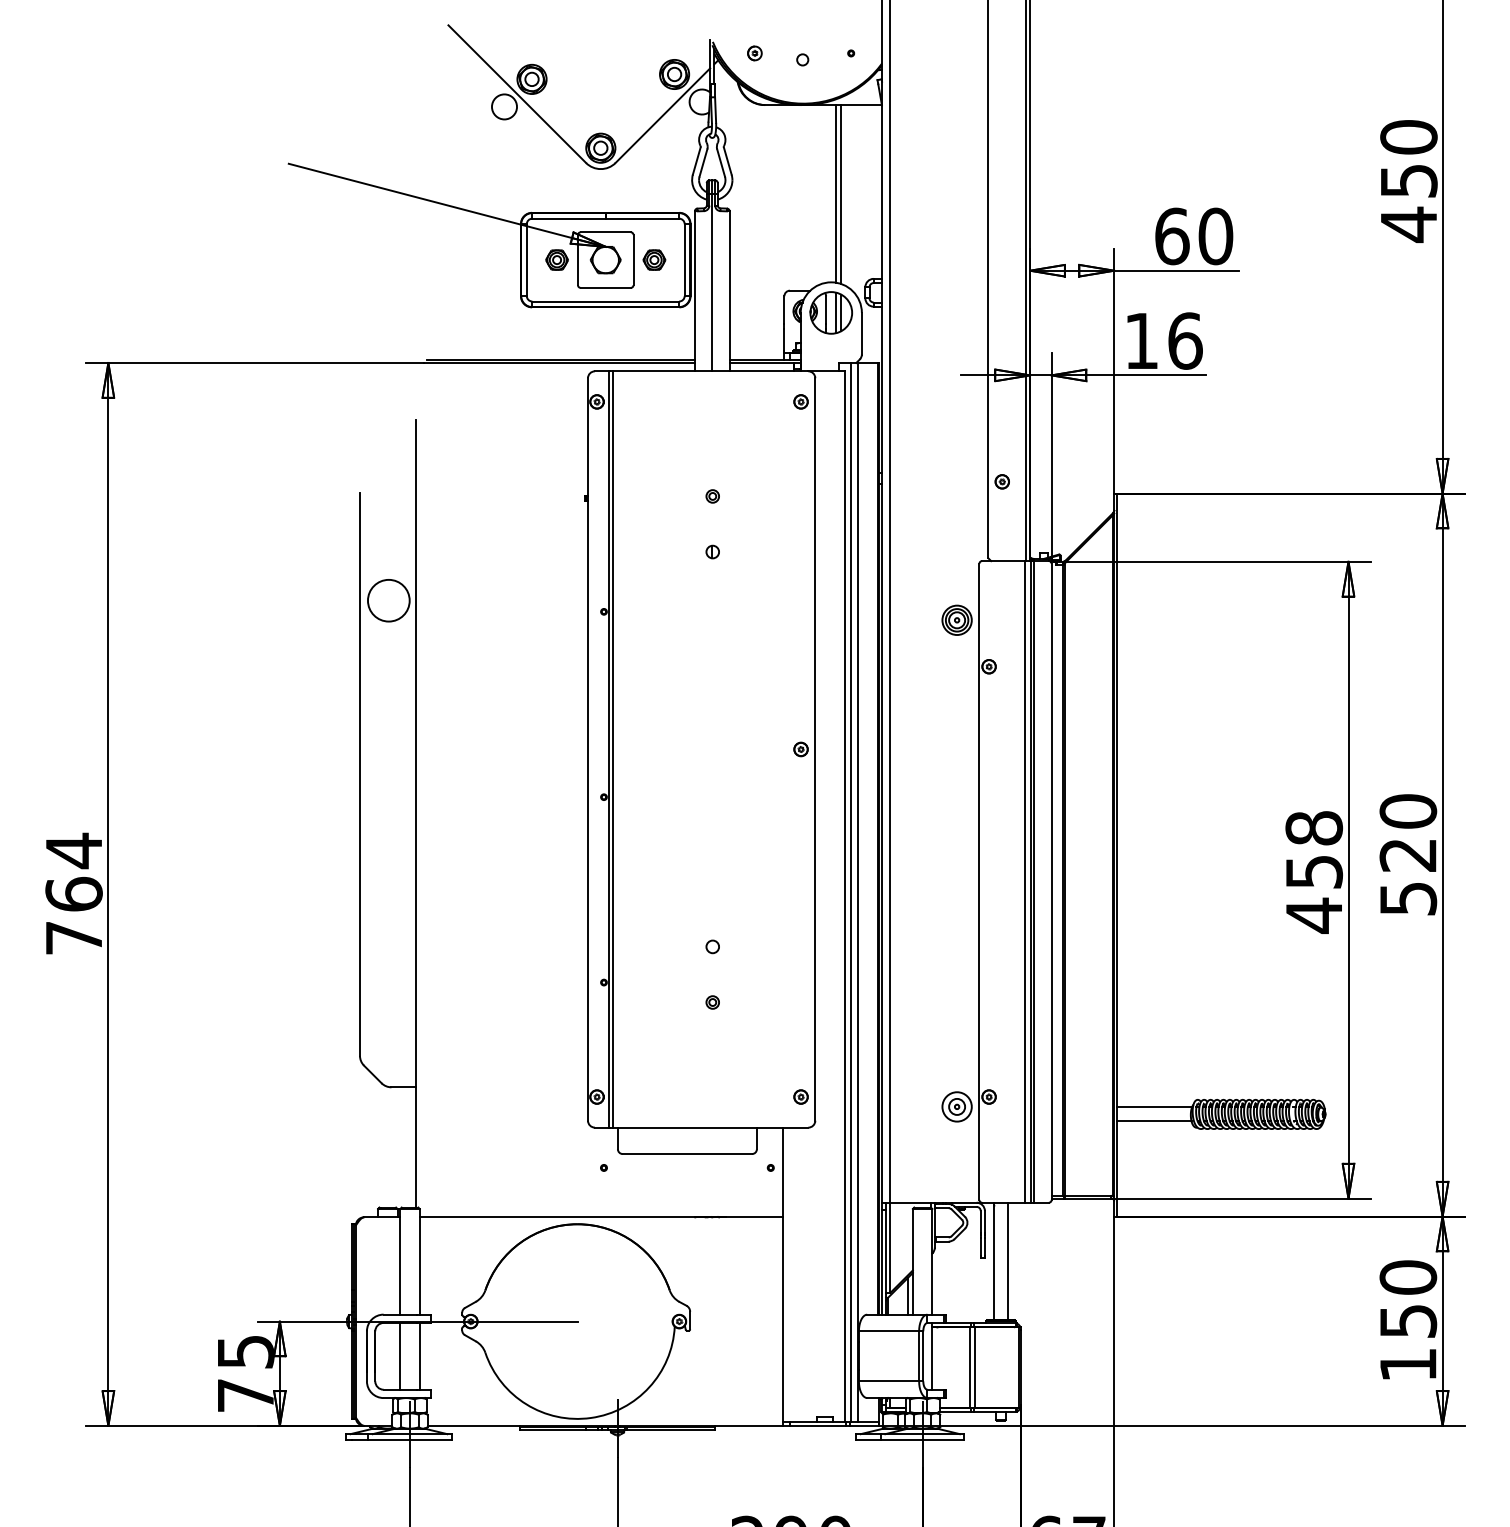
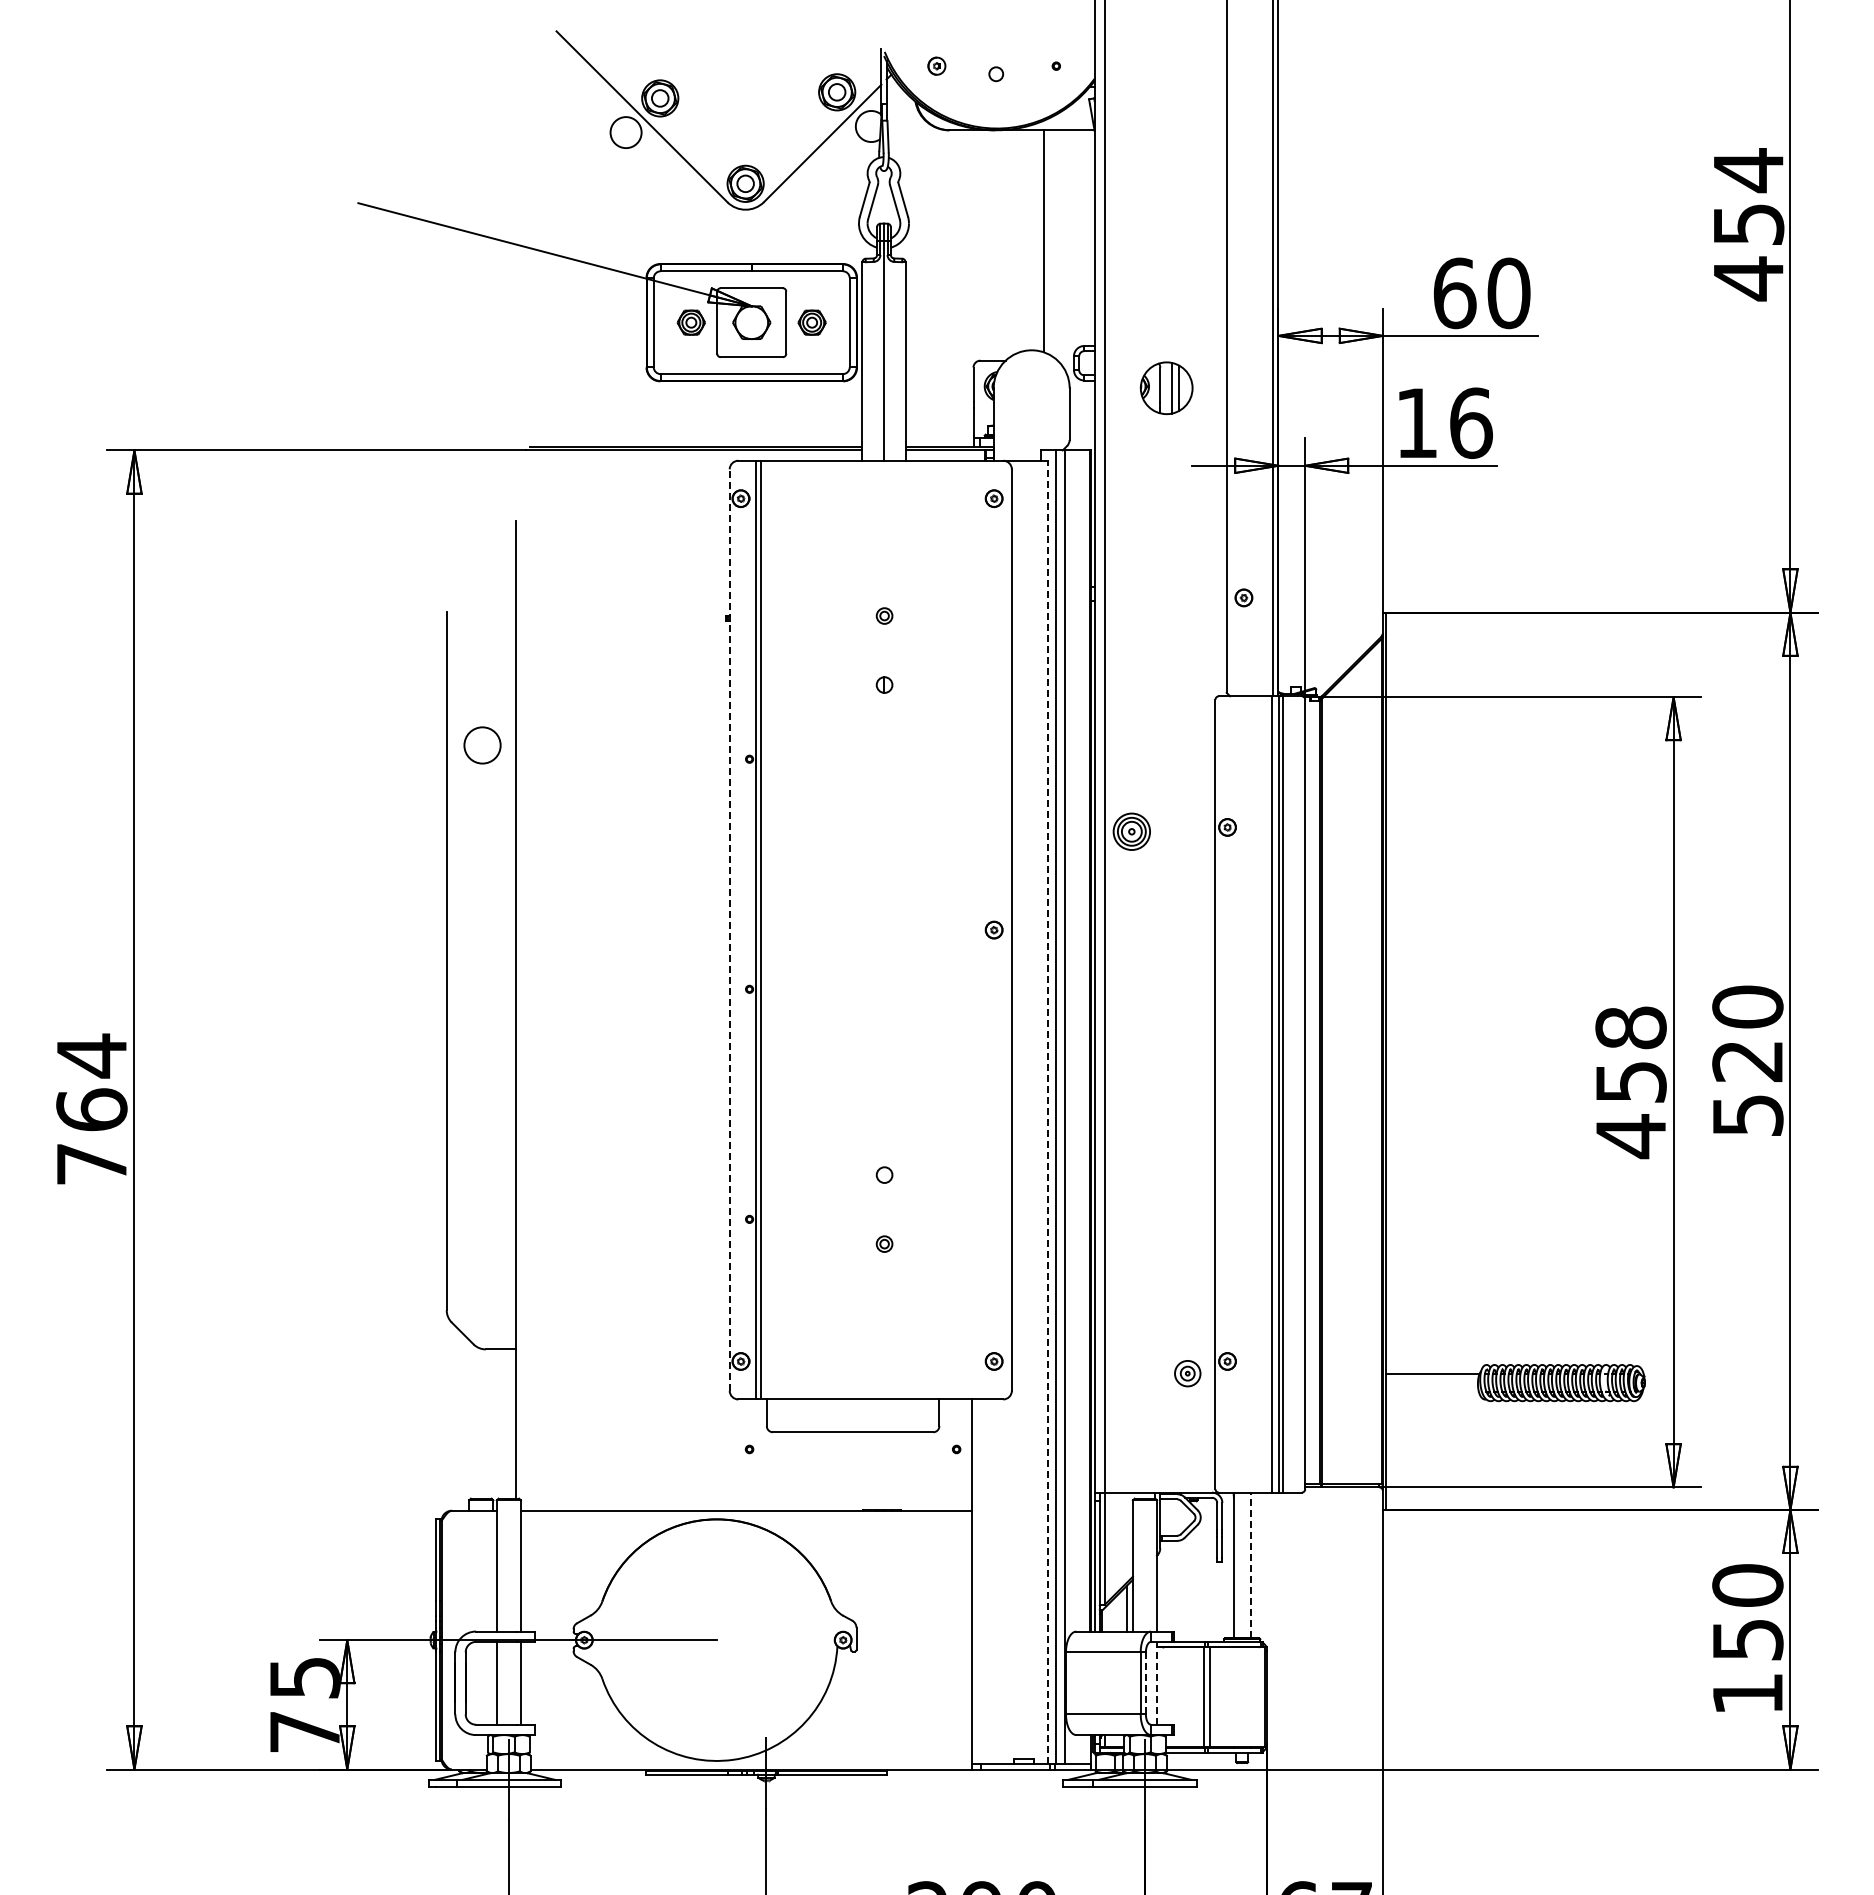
text: (1408, 137) -> (1748, 170), 450 -> 454
line: (835, 193) -> (1037, 240), removed
part: (831, 312) -> (1166, 387), moved
circle: (388, 600) -> (482, 745), size x0.7
part: (956, 620) -> (1131, 831), moved
line: (587, 749) -> (729, 930), solid -> dashed
line: (844, 896) -> (1048, 1112), solid -> dashed
part: (956, 1106) -> (1187, 1373), size x0.7
line: (1154, 1121) -> (1432, 1391), removed
line: (1007, 1261) -> (1250, 1565), solid -> dashed
line: (922, 1355) -> (1145, 1682), solid -> dashed
line: (932, 1355) -> (1157, 1682), solid -> dashed

